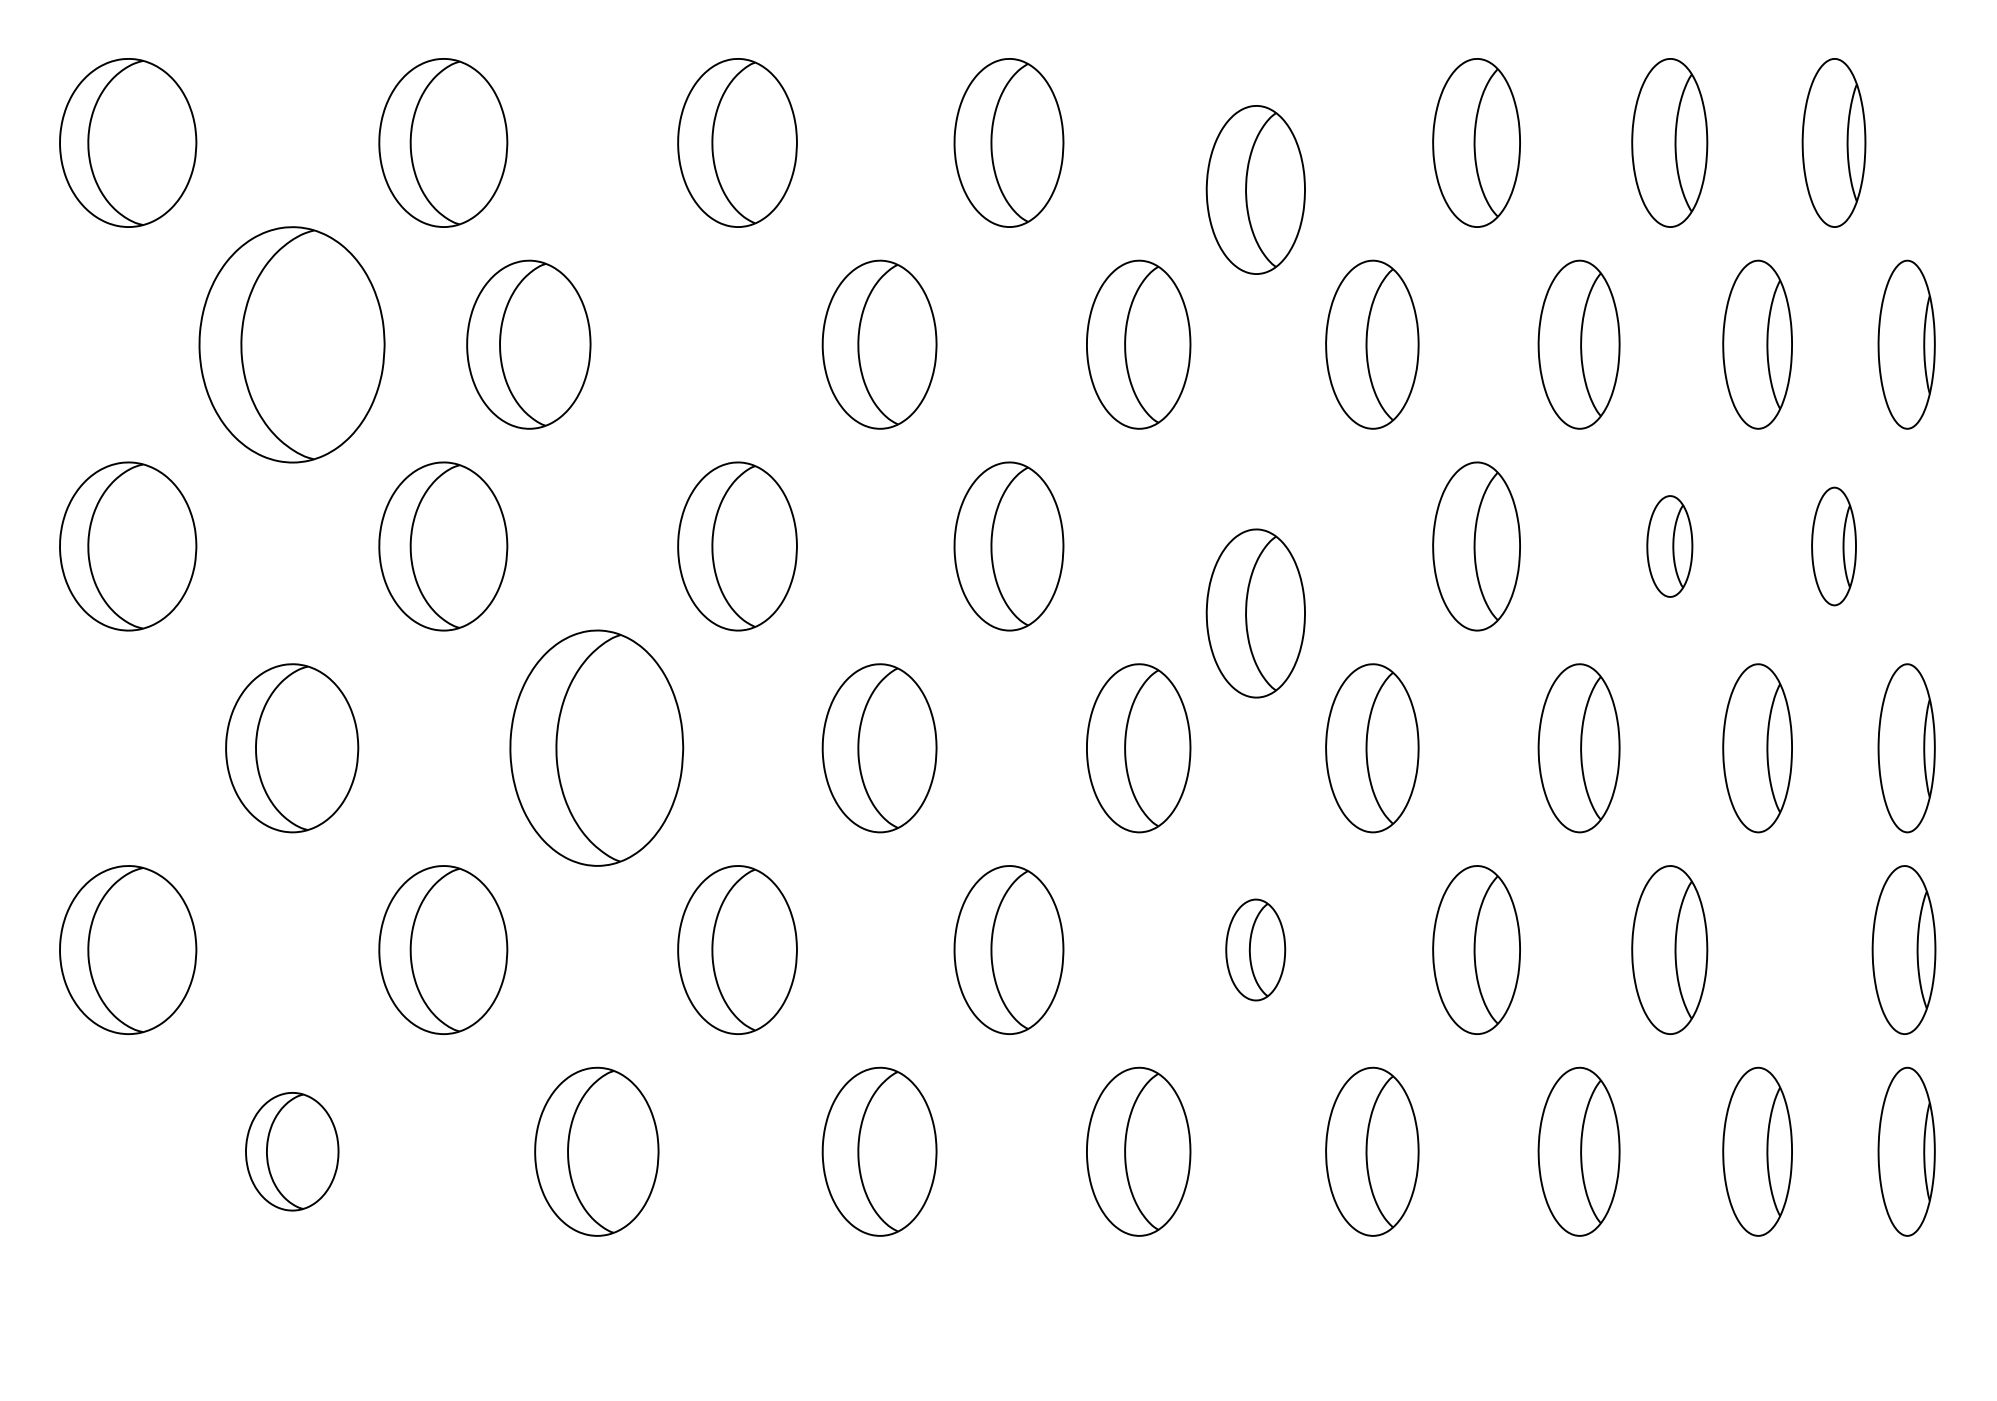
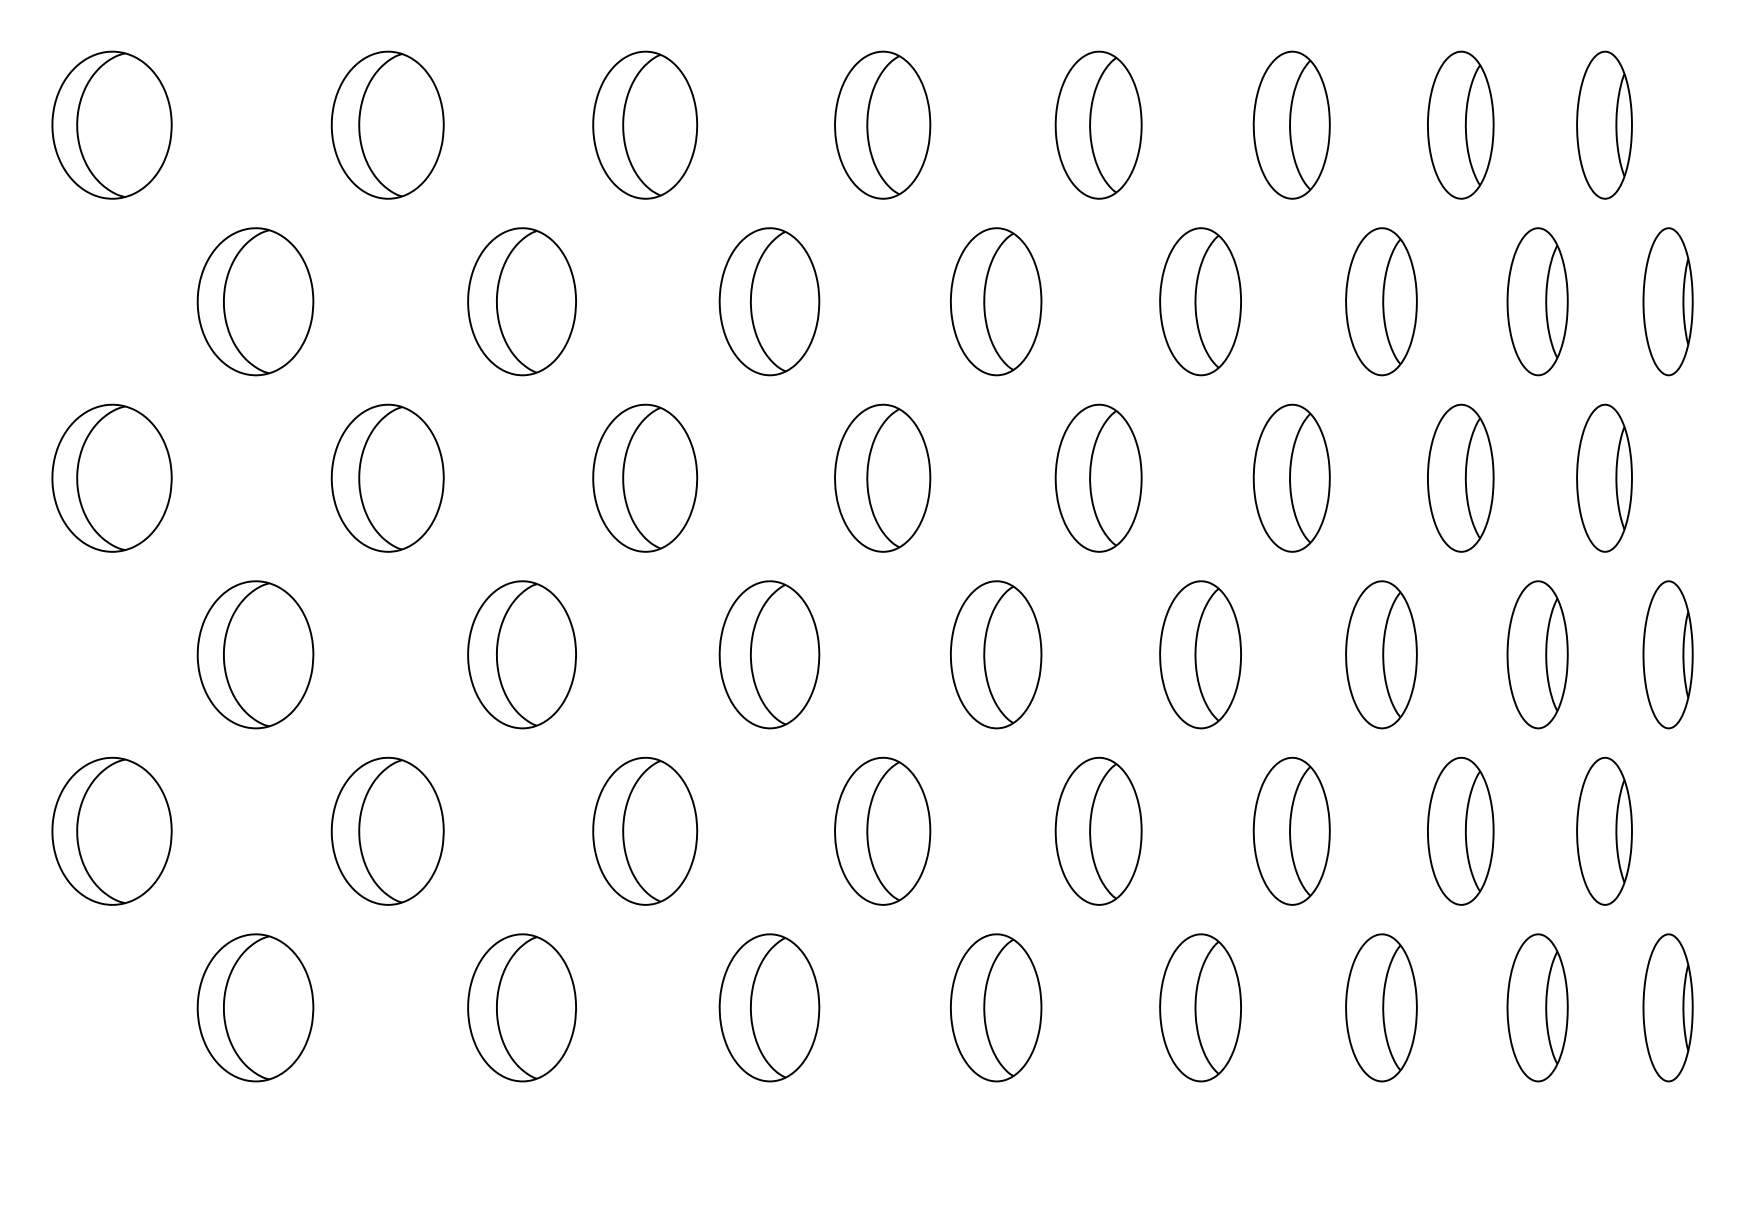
part: (1255, 189) -> (1098, 124), moved
part: (292, 344) -> (255, 301), size x0.71
part: (528, 344) -> (521, 301), moved
part: (1669, 546) -> (1460, 478), size x1.67
part: (1833, 546) -> (1604, 478), size x1.43
part: (1255, 613) -> (1098, 478), moved
part: (596, 748) -> (521, 654), size x0.71
part: (1255, 949) -> (1098, 830), size x1.67
part: (1903, 949) -> (1604, 830), moved
part: (292, 1151) -> (255, 1007), size x1.43

